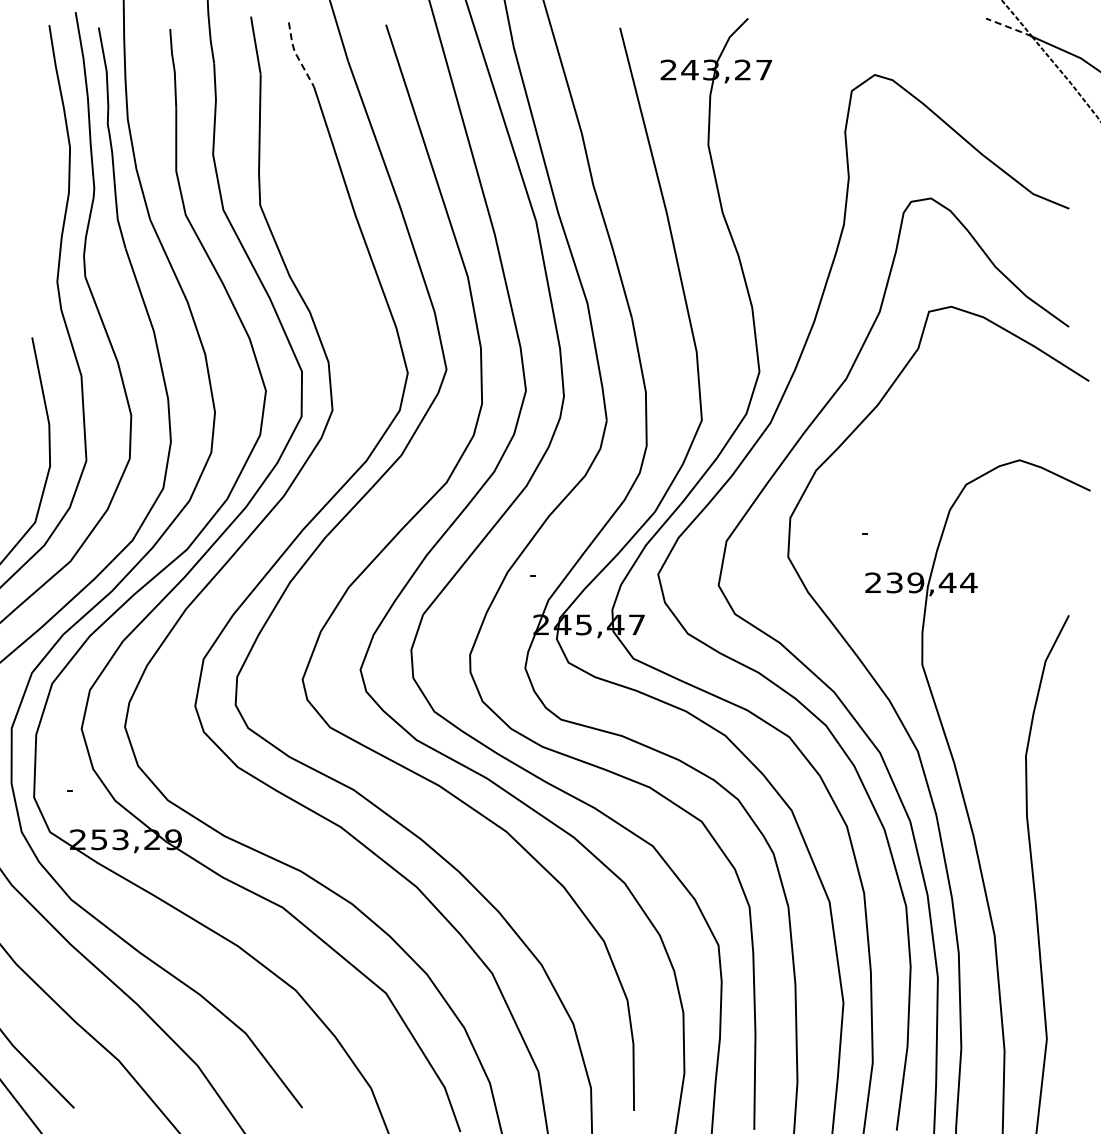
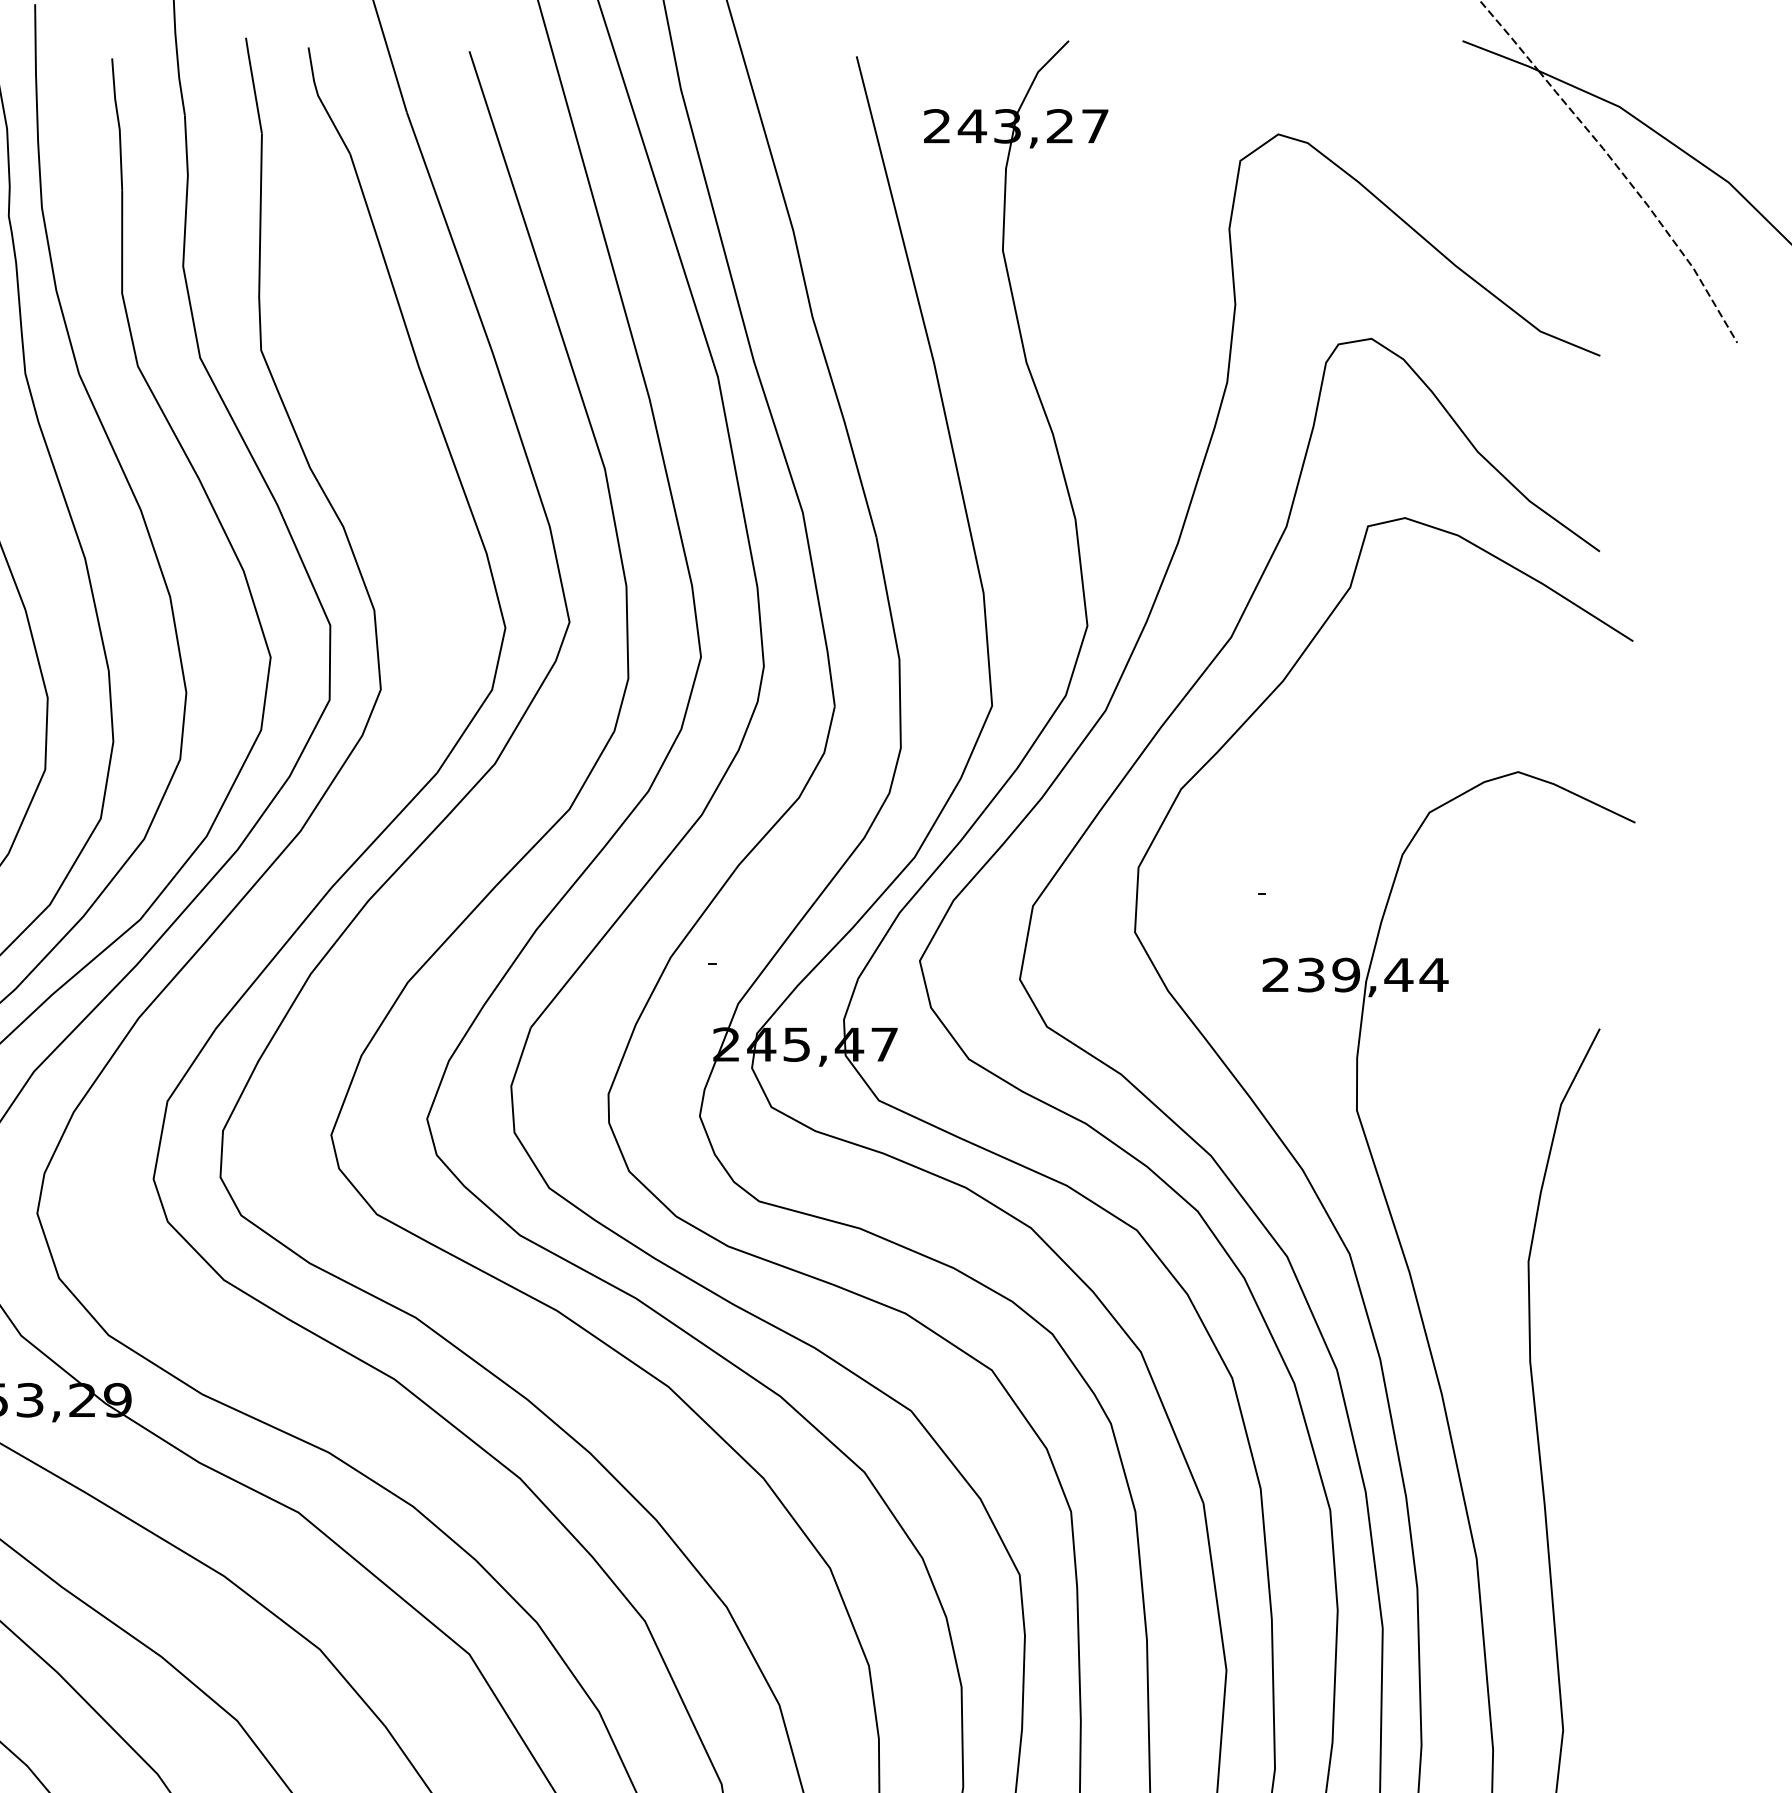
line: (1009, 27) -> (1501, 55), dashed -> solid
line: (297, 55) -> (322, 102), dashed -> solid

